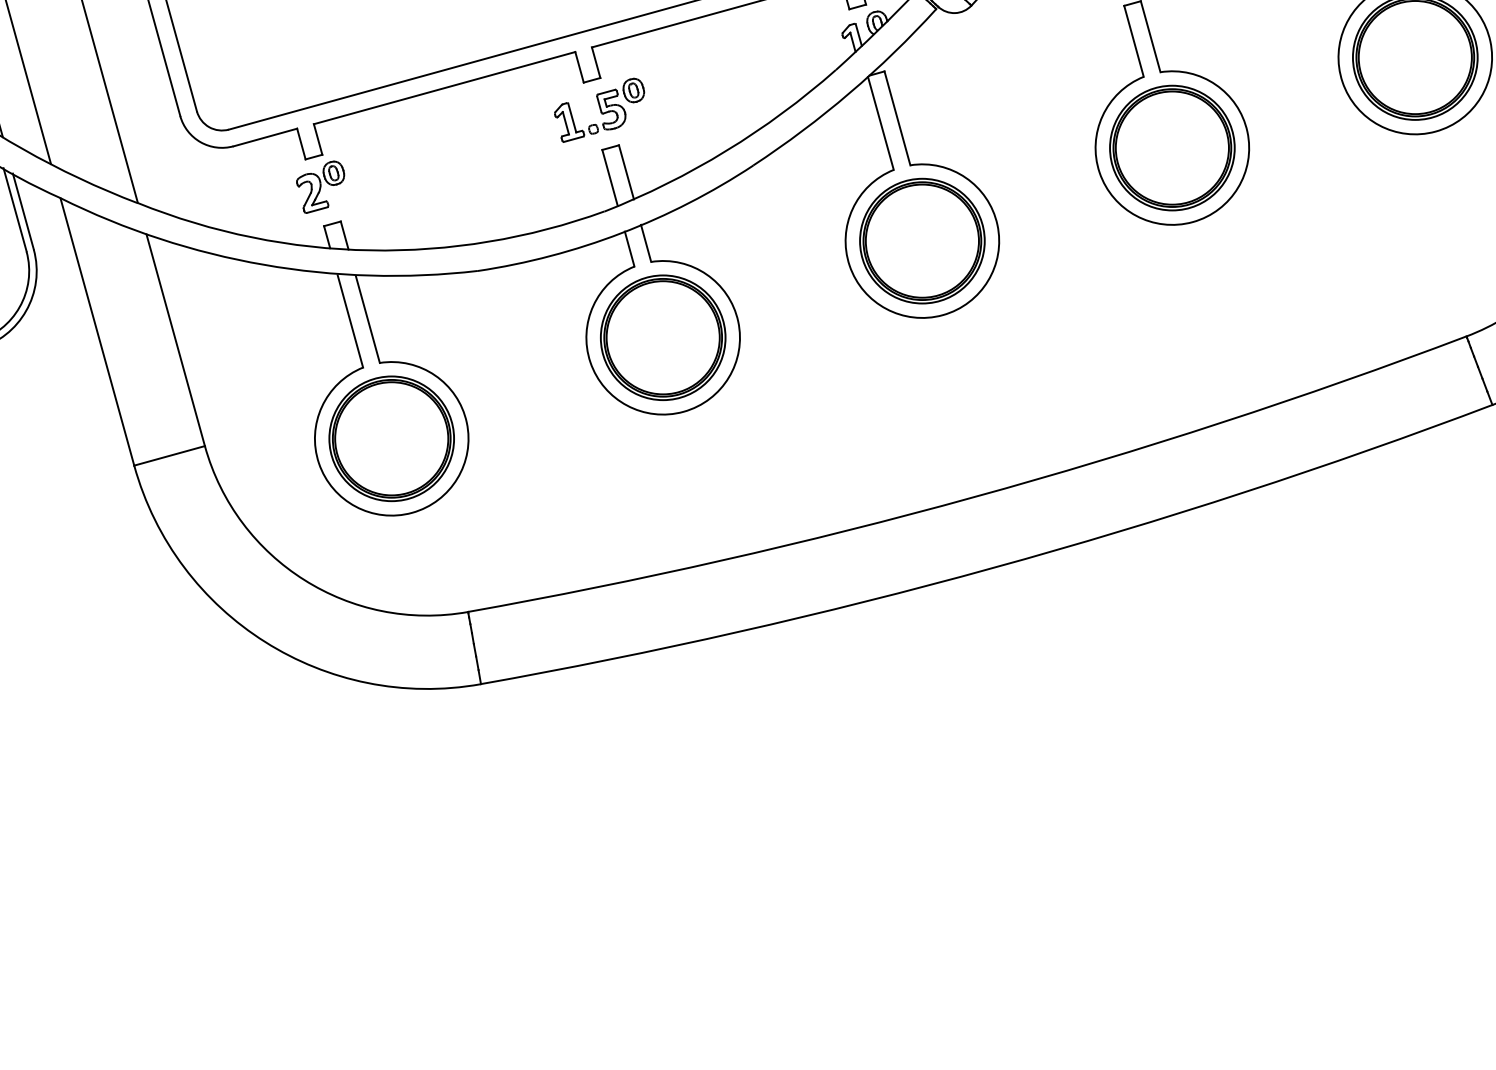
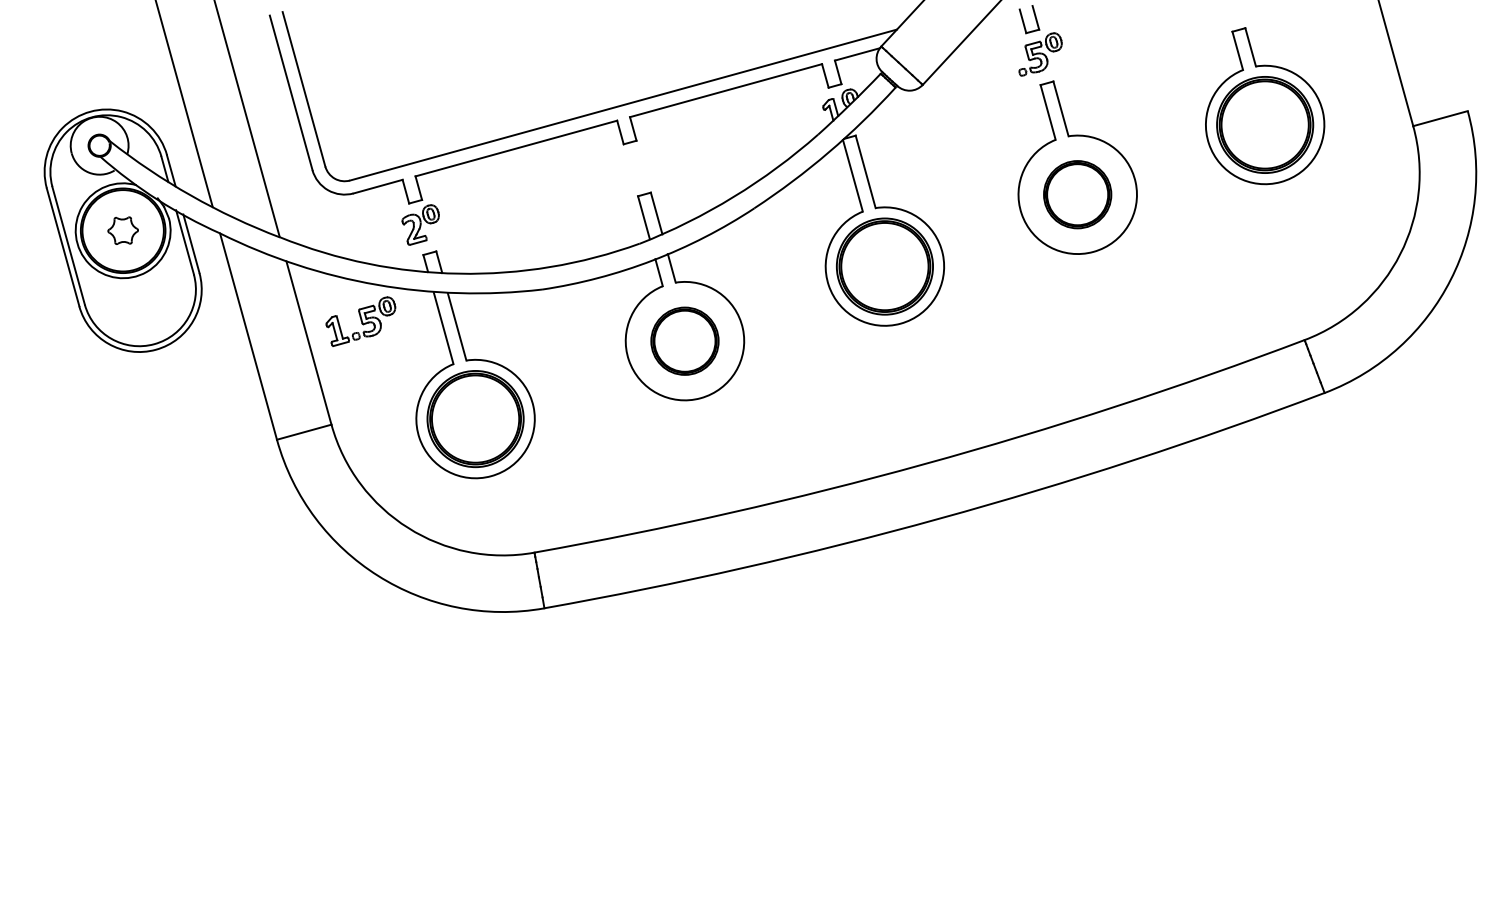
part: (599, 110) -> (360, 321), moved
part: (1172, 147) -> (1077, 194), size x0.7
part: (662, 338) -> (684, 341), size x0.7

